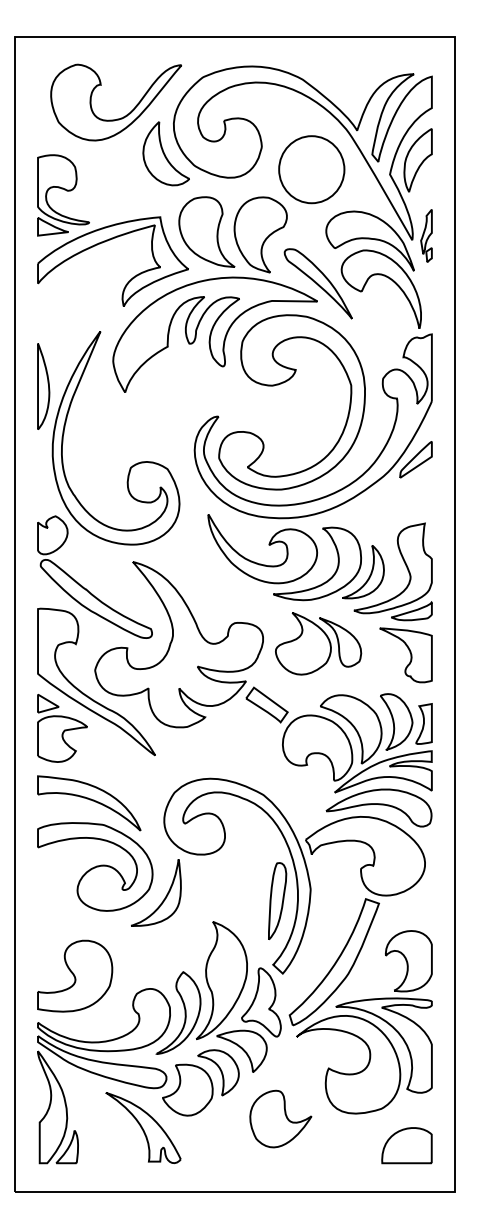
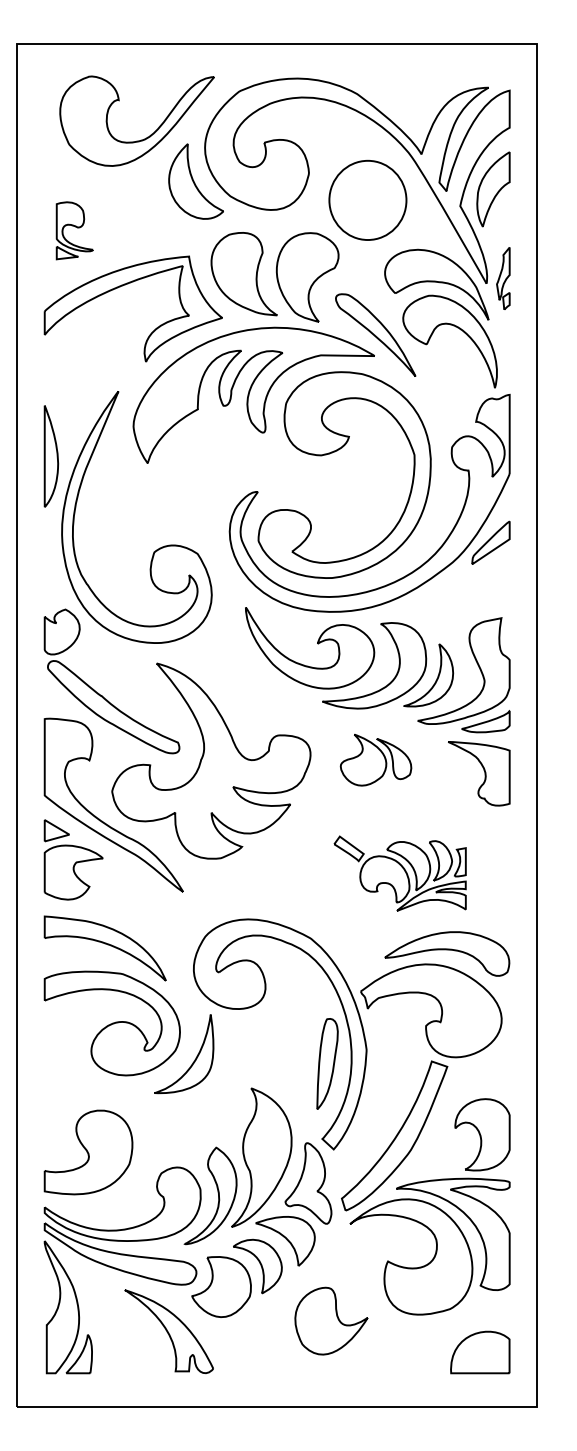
part: (63, 195) -> (74, 230), size x0.6
part: (318, 643) -> (375, 759), size x0.7
part: (338, 739) -> (399, 873), size x0.6

